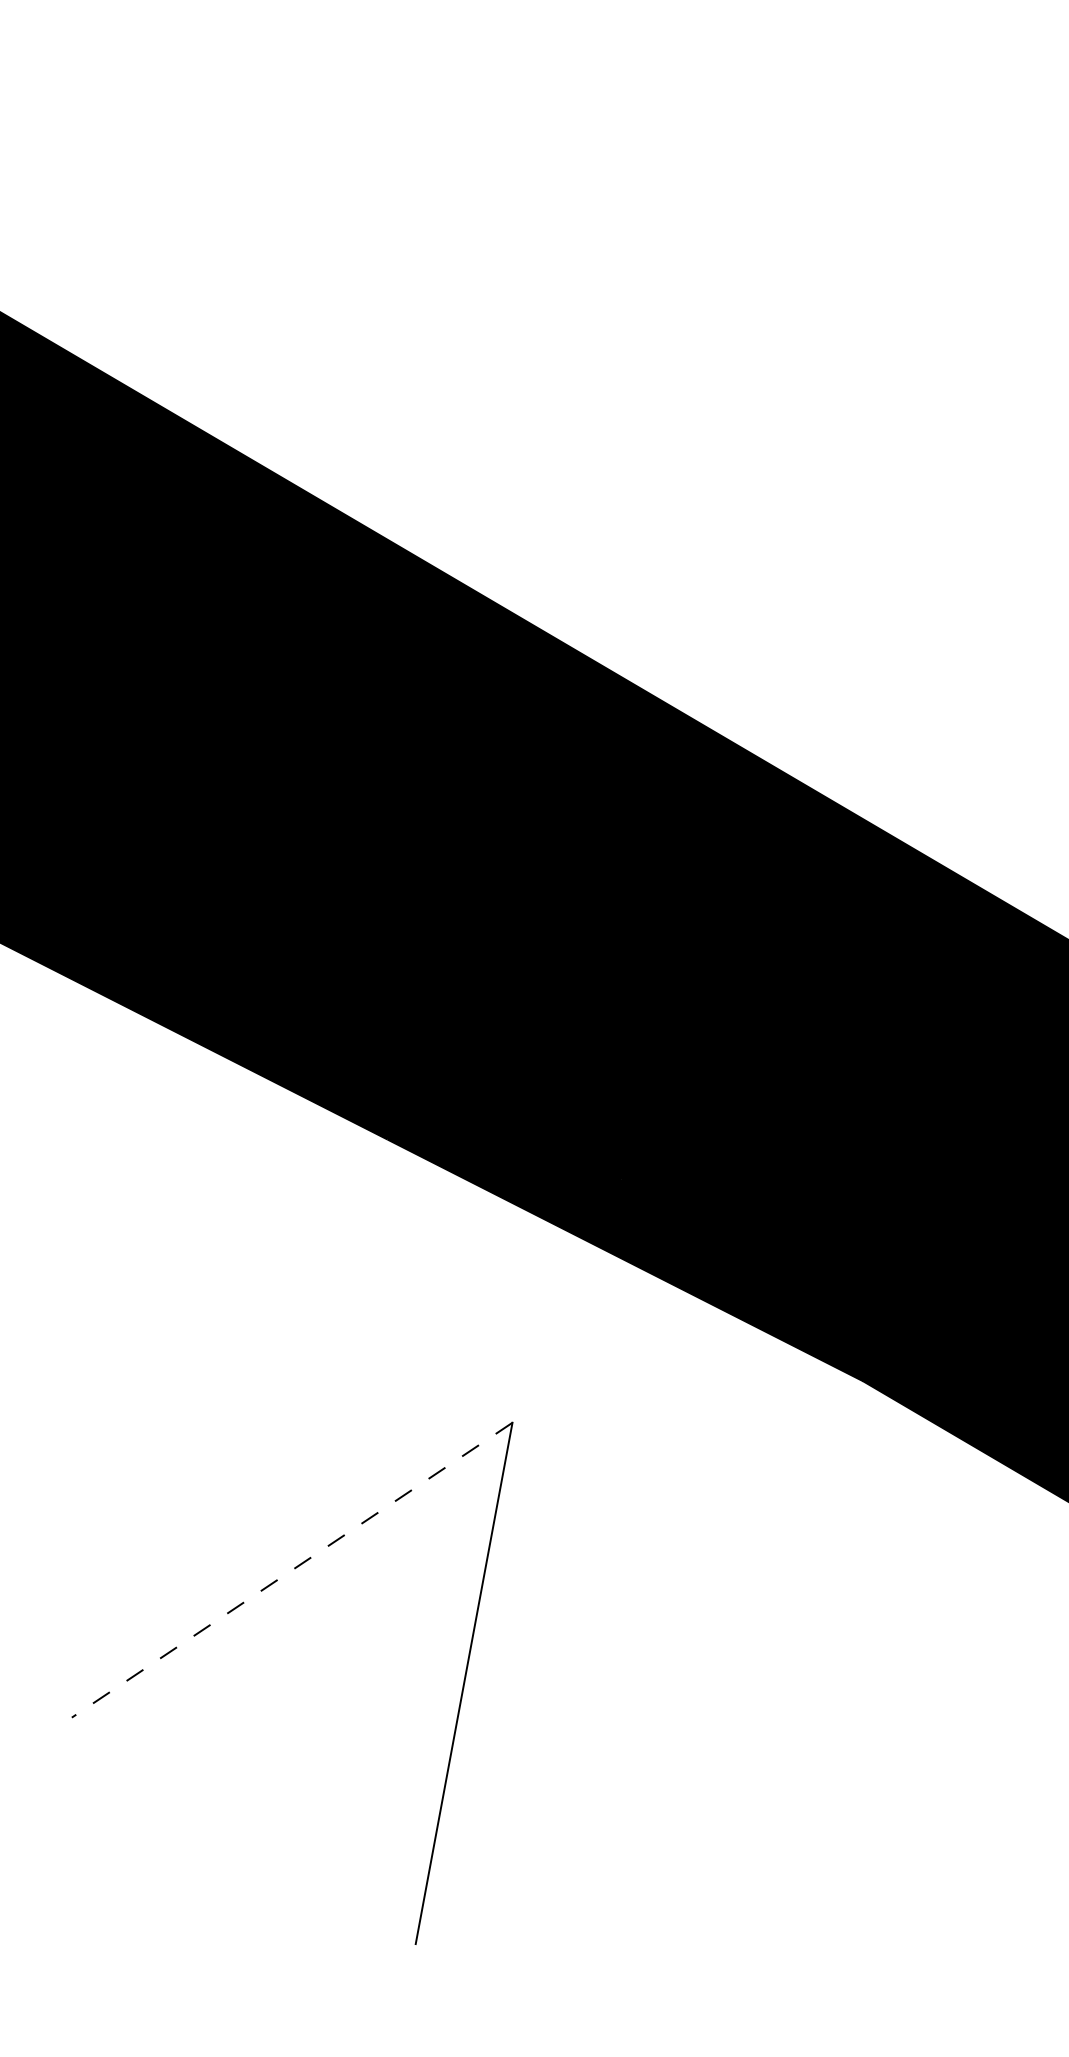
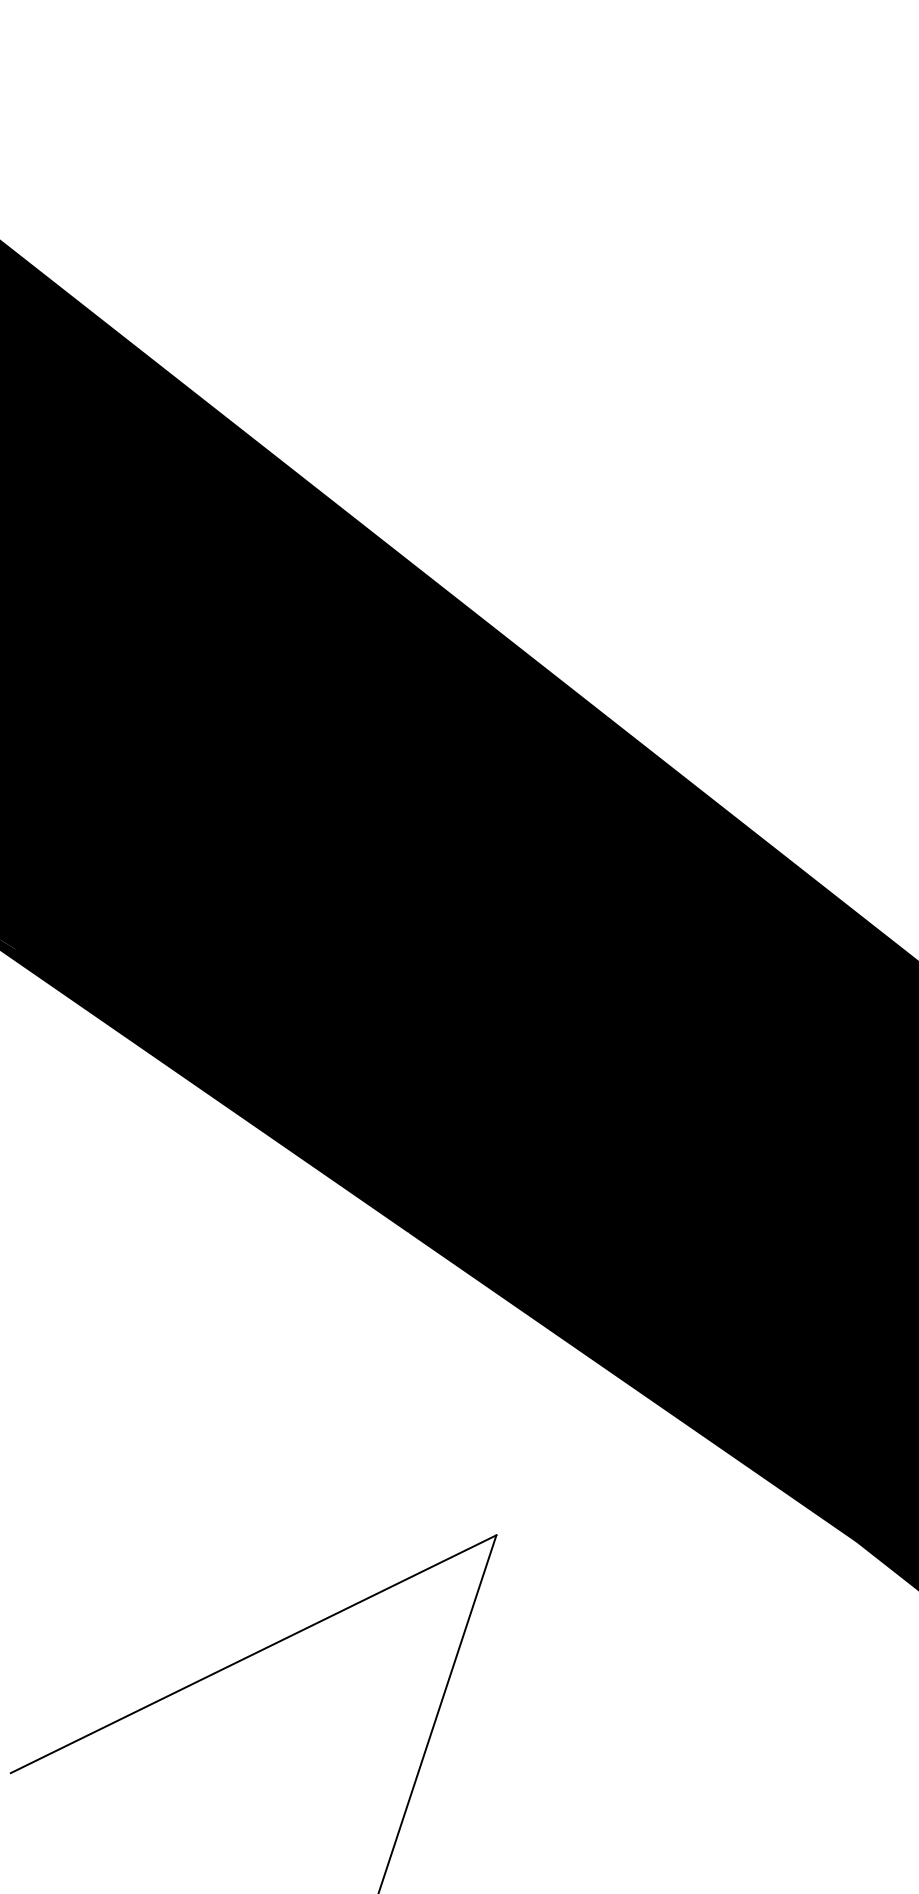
line: (291, 1570) -> (252, 1654), dashed -> solid

